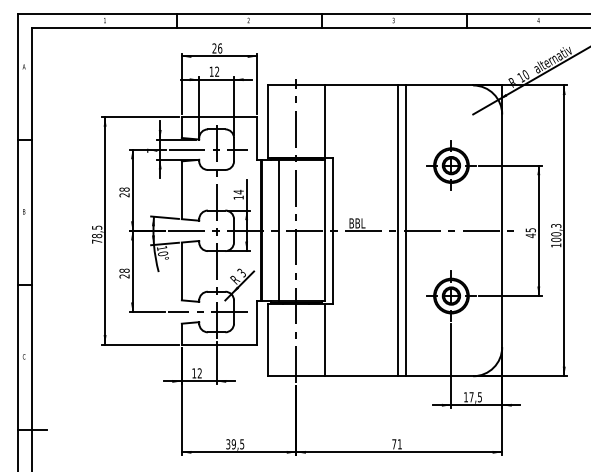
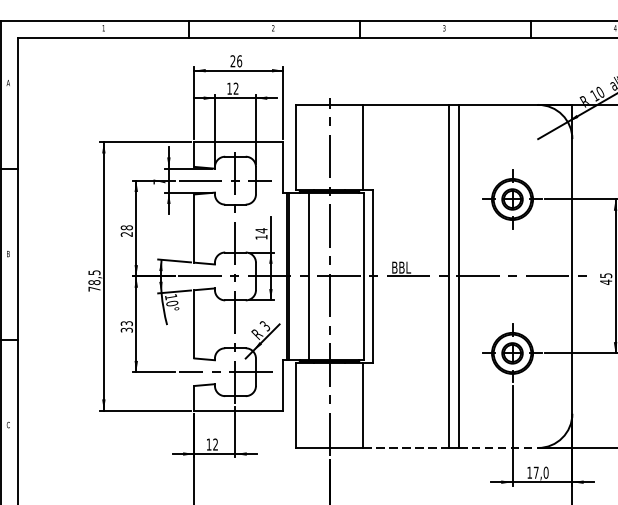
text: (124, 273) -> (126, 326), 28 -> 33
line: (362, 376) -> (407, 448), solid -> dashed
line: (440, 376) -> (499, 448), solid -> dashed
text: (479, 397) -> (545, 473), 17,5 -> 17,0

